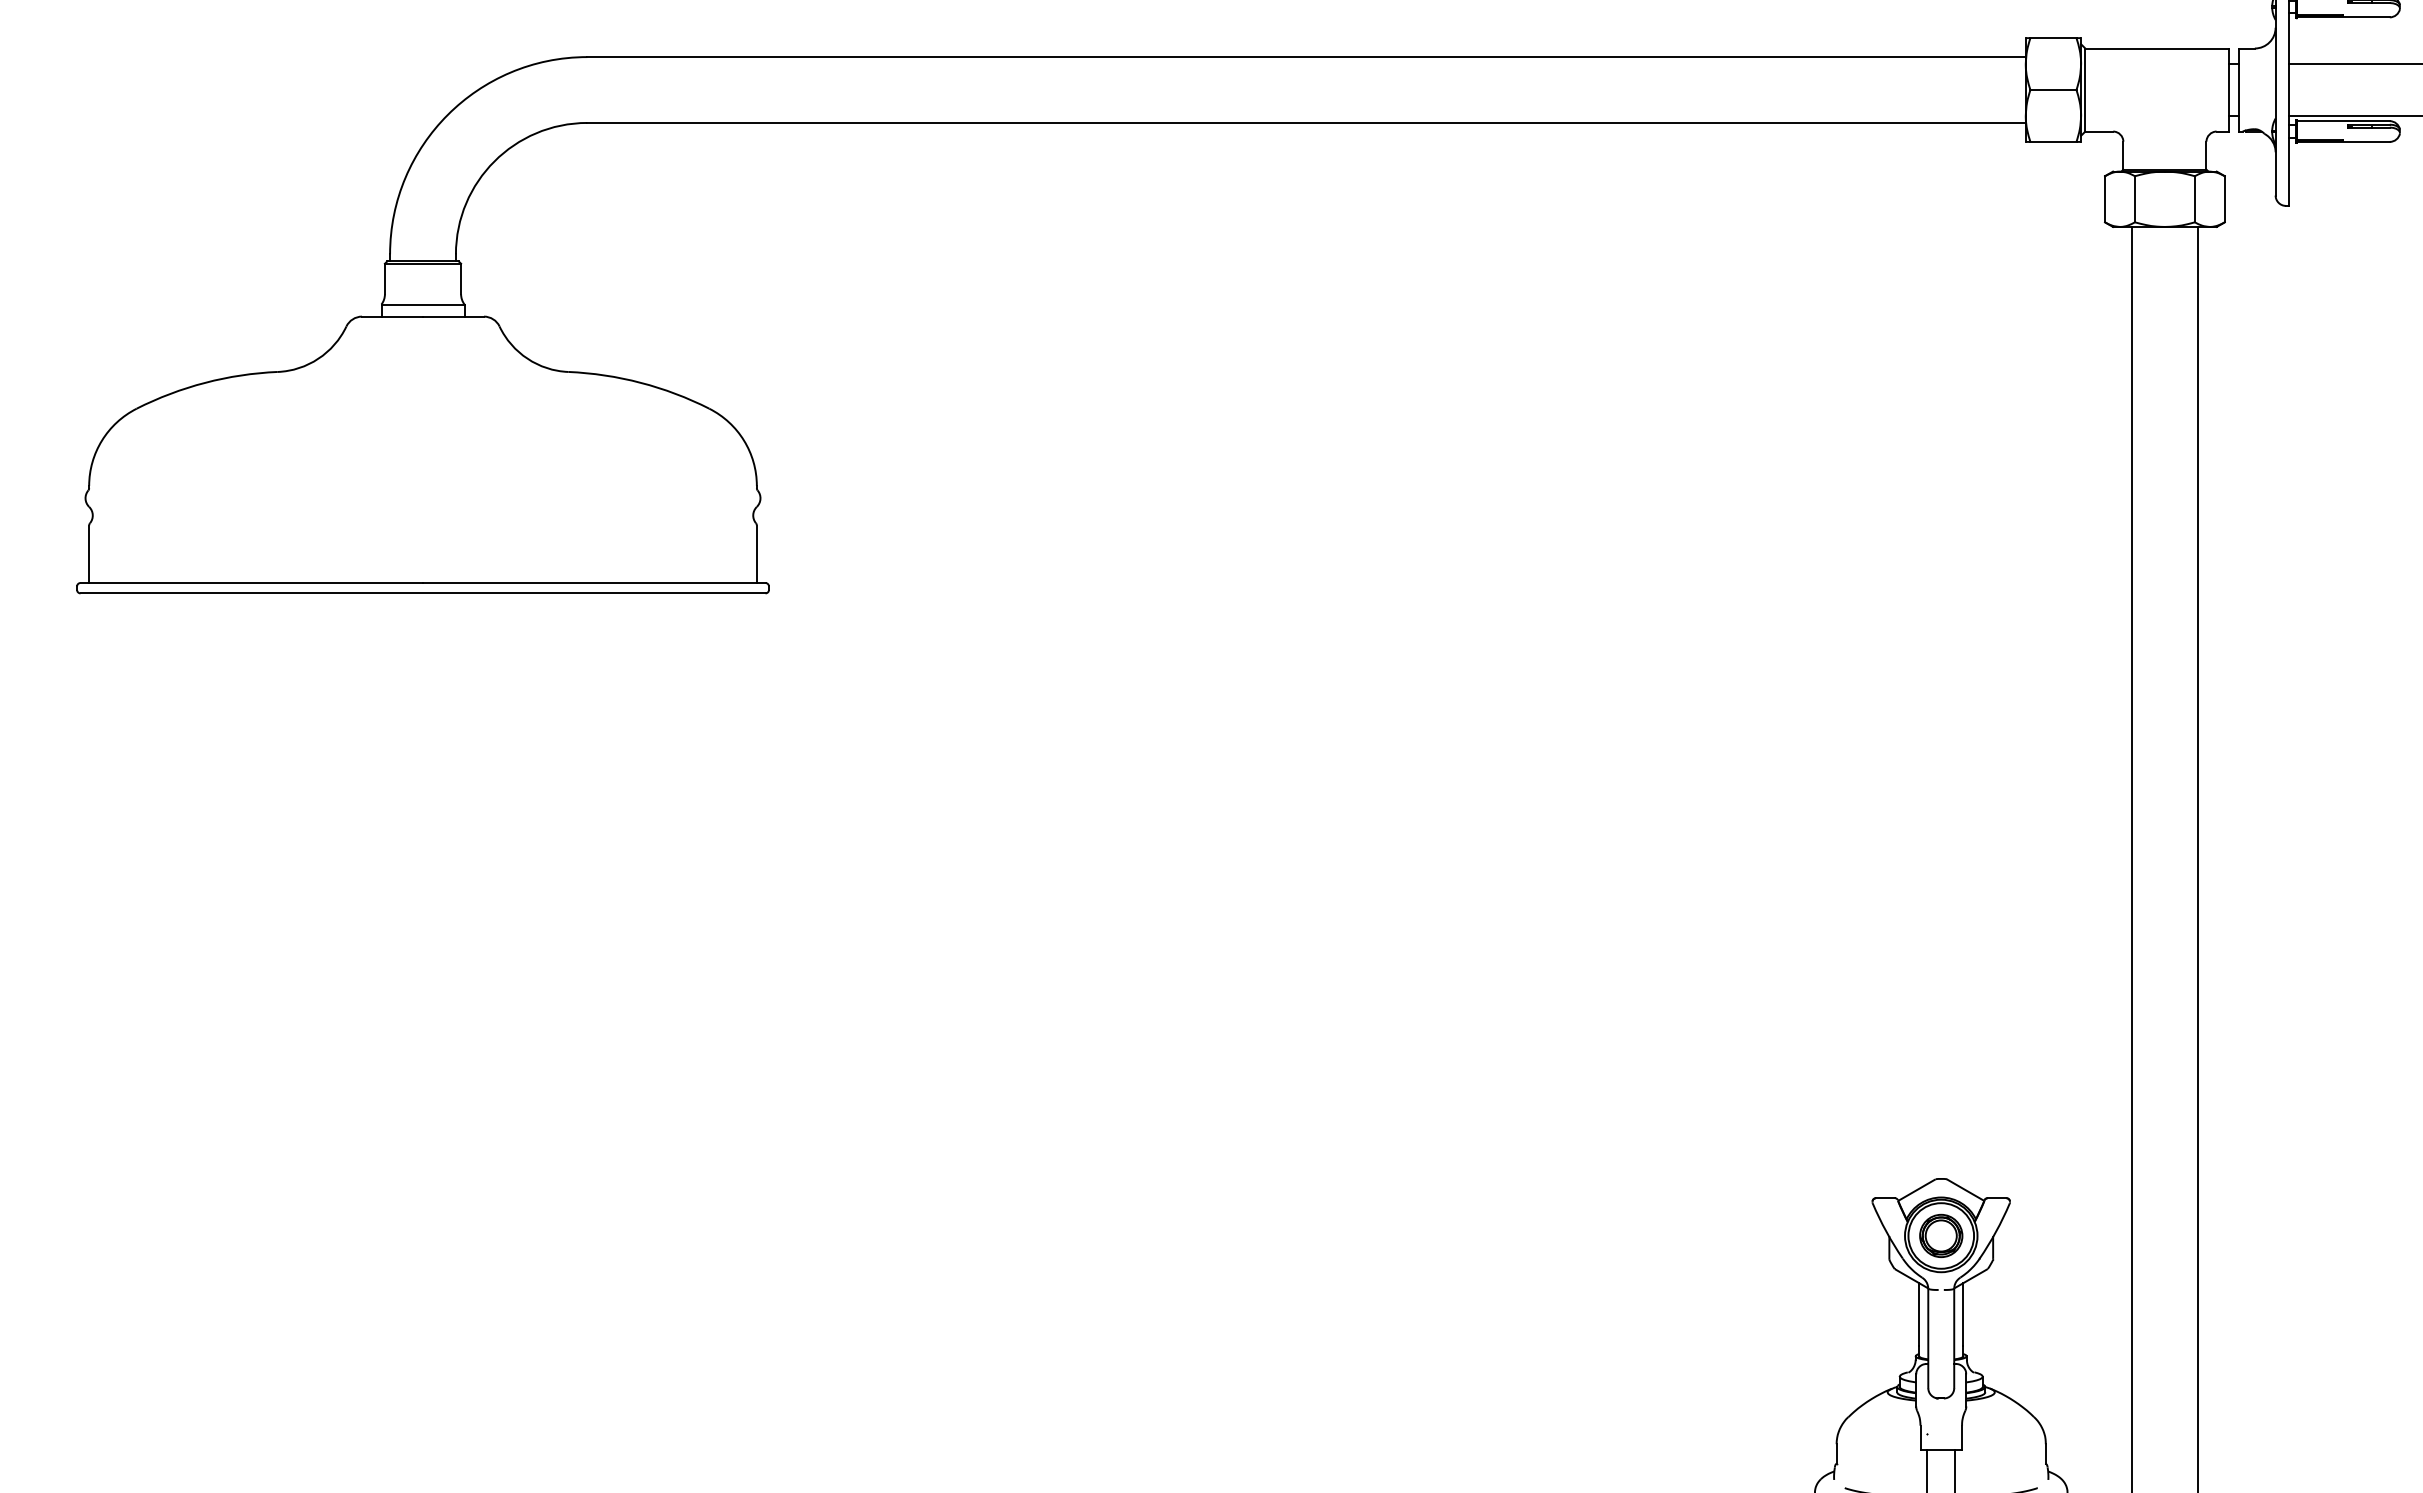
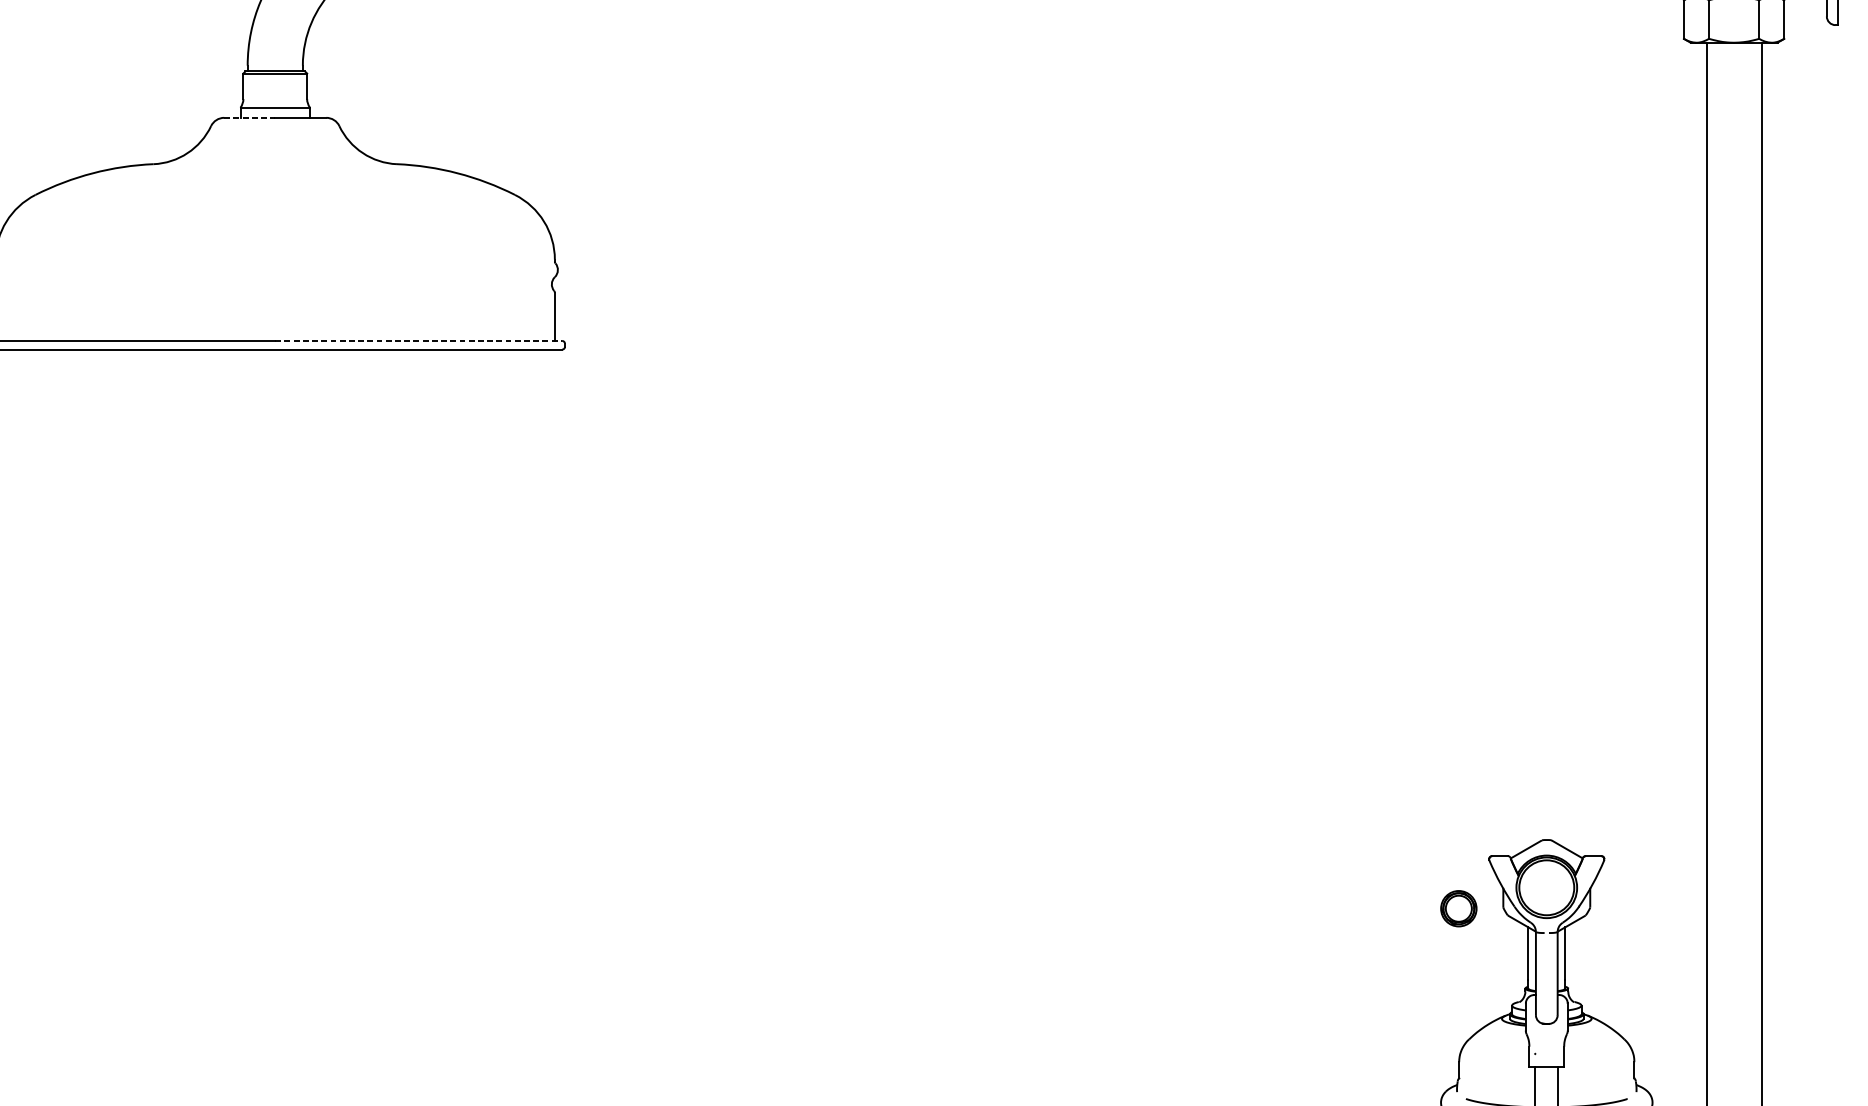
line: (393, 316) -> (250, 117), solid -> dashed
line: (594, 583) -> (418, 341), solid -> dashed
part: (1941, 1235) -> (1459, 908), moved

